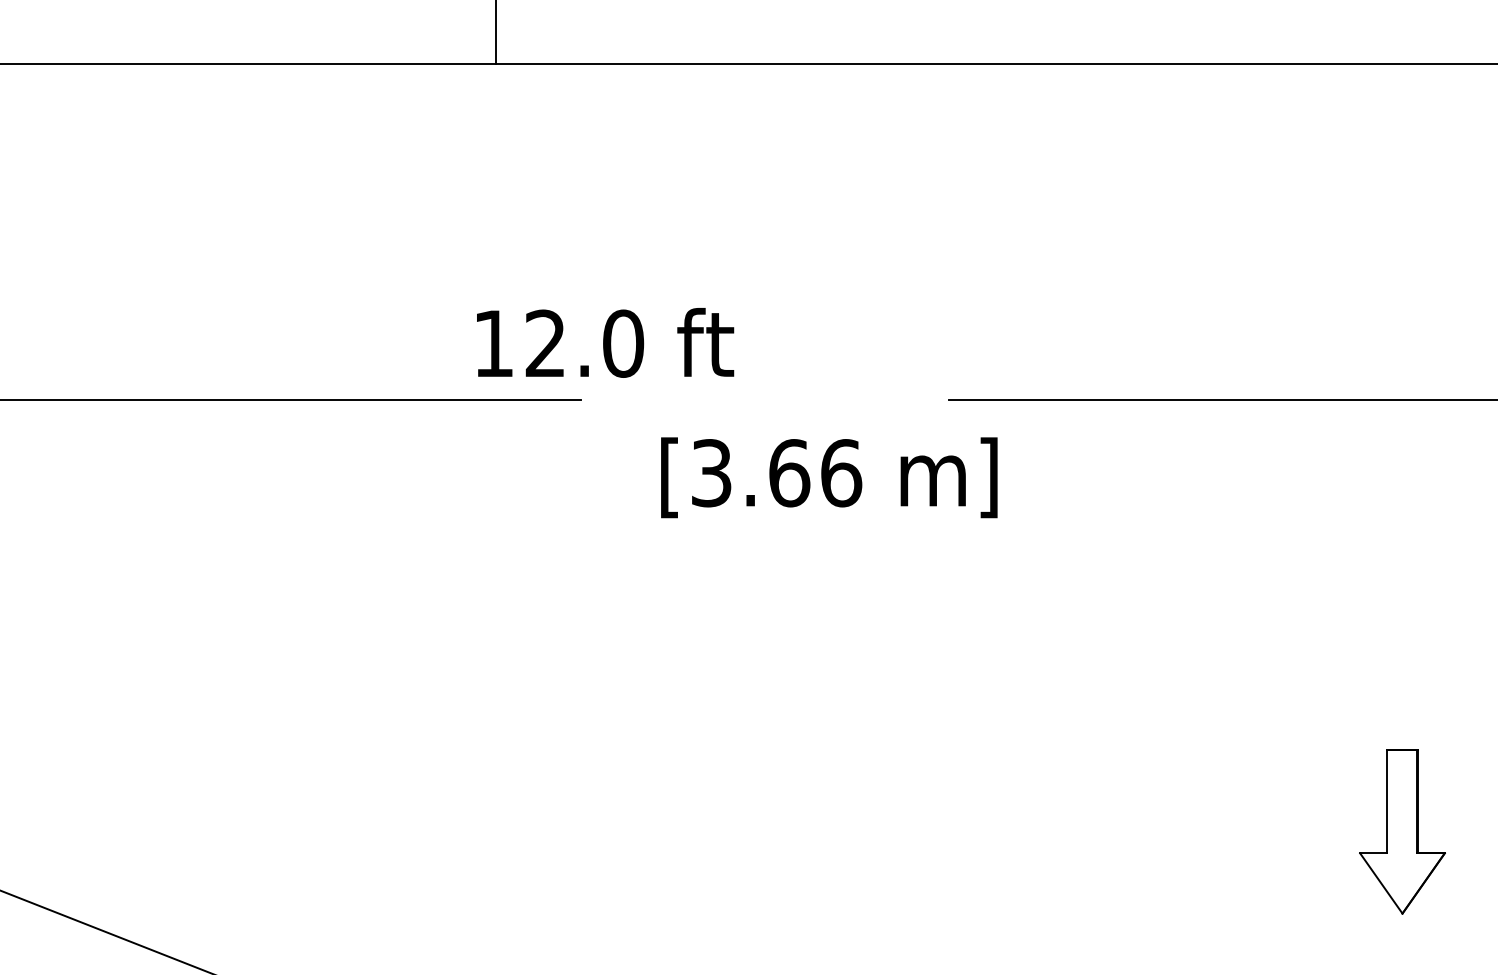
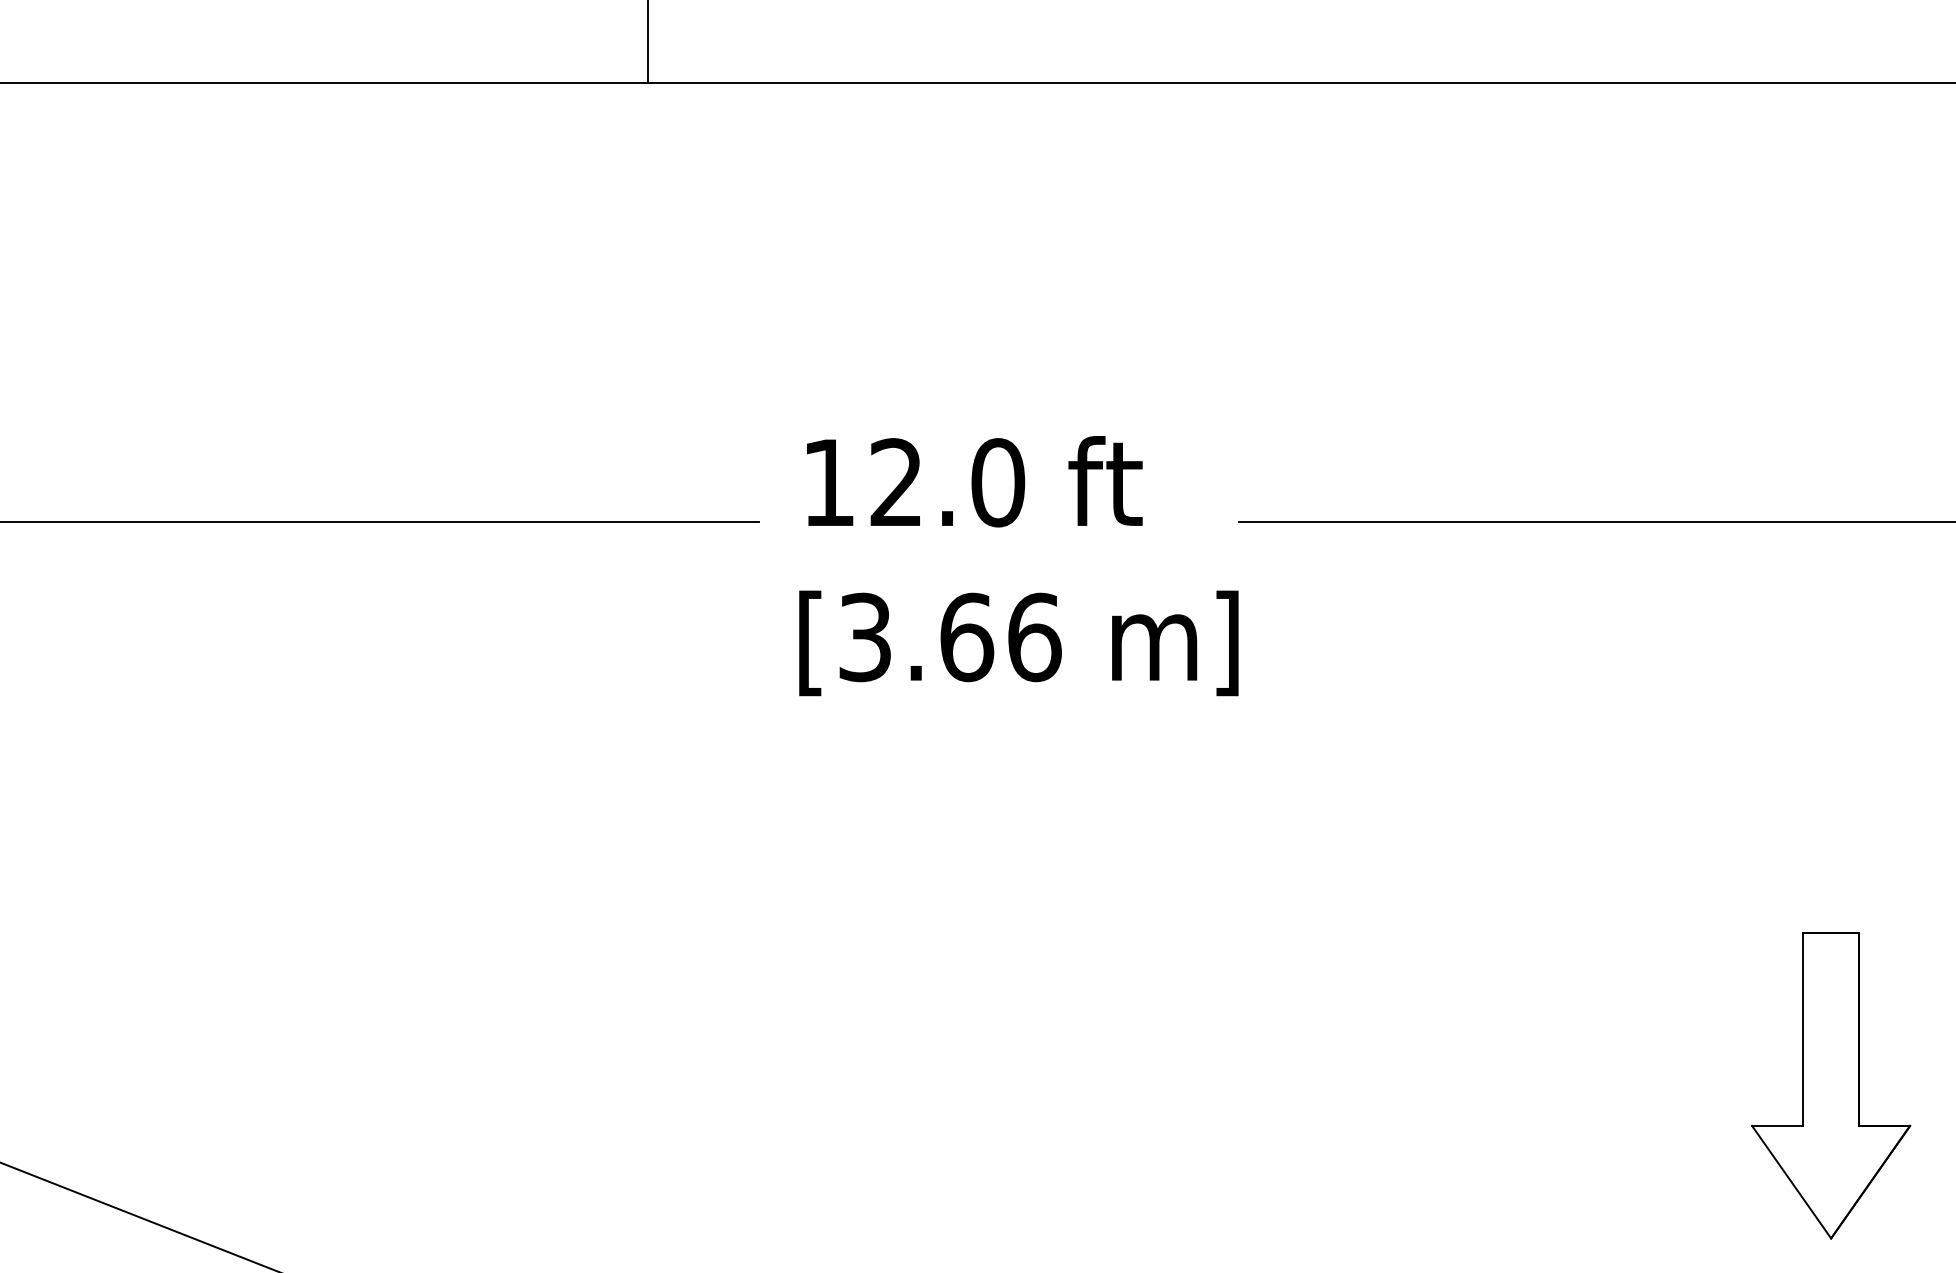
text: (605, 342) -> (974, 481), moved
text: (829, 477) -> (1019, 643), moved
part: (1402, 831) -> (1831, 1085), size x1.43

